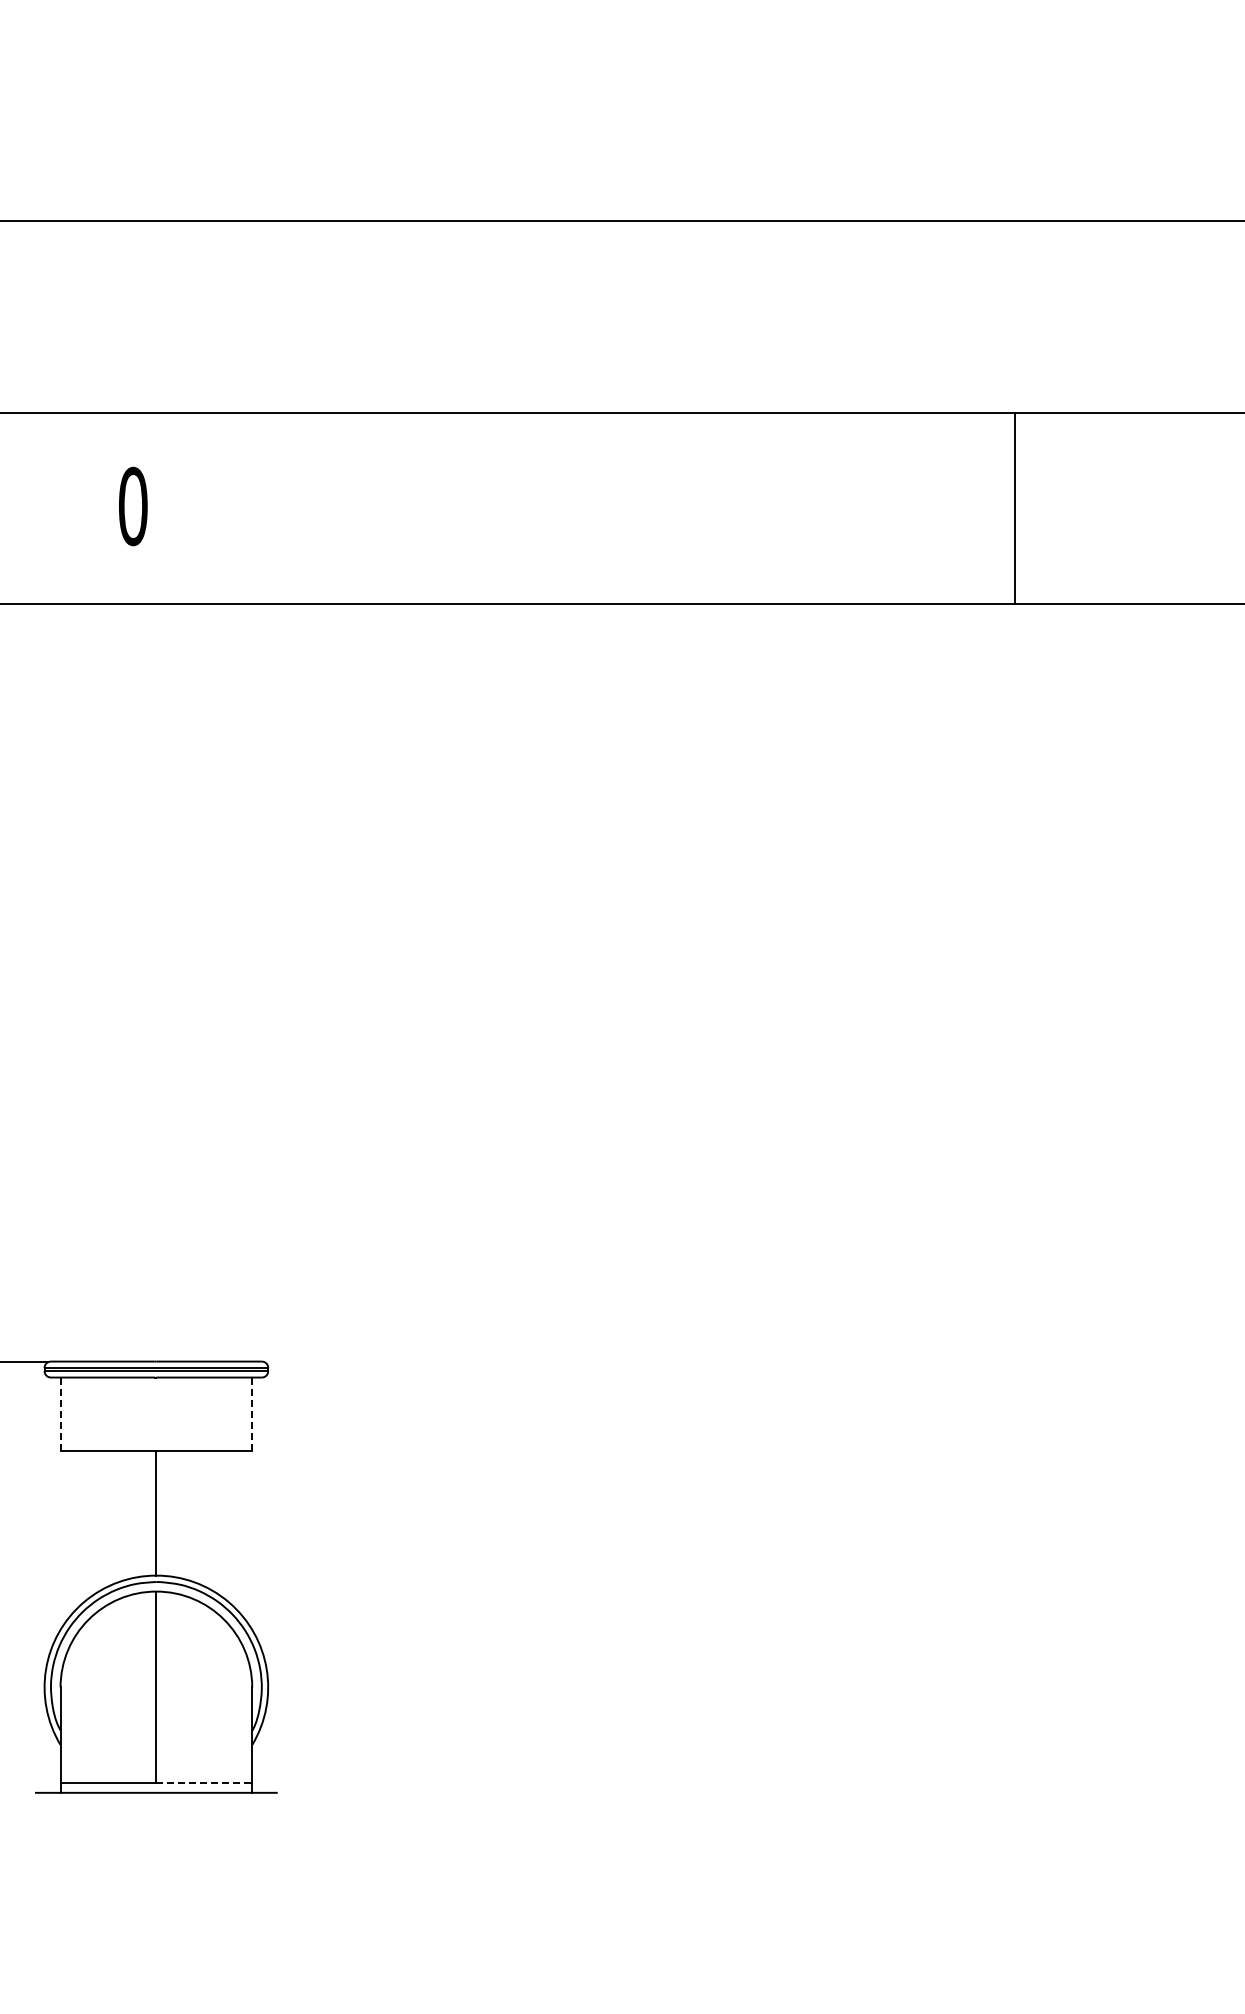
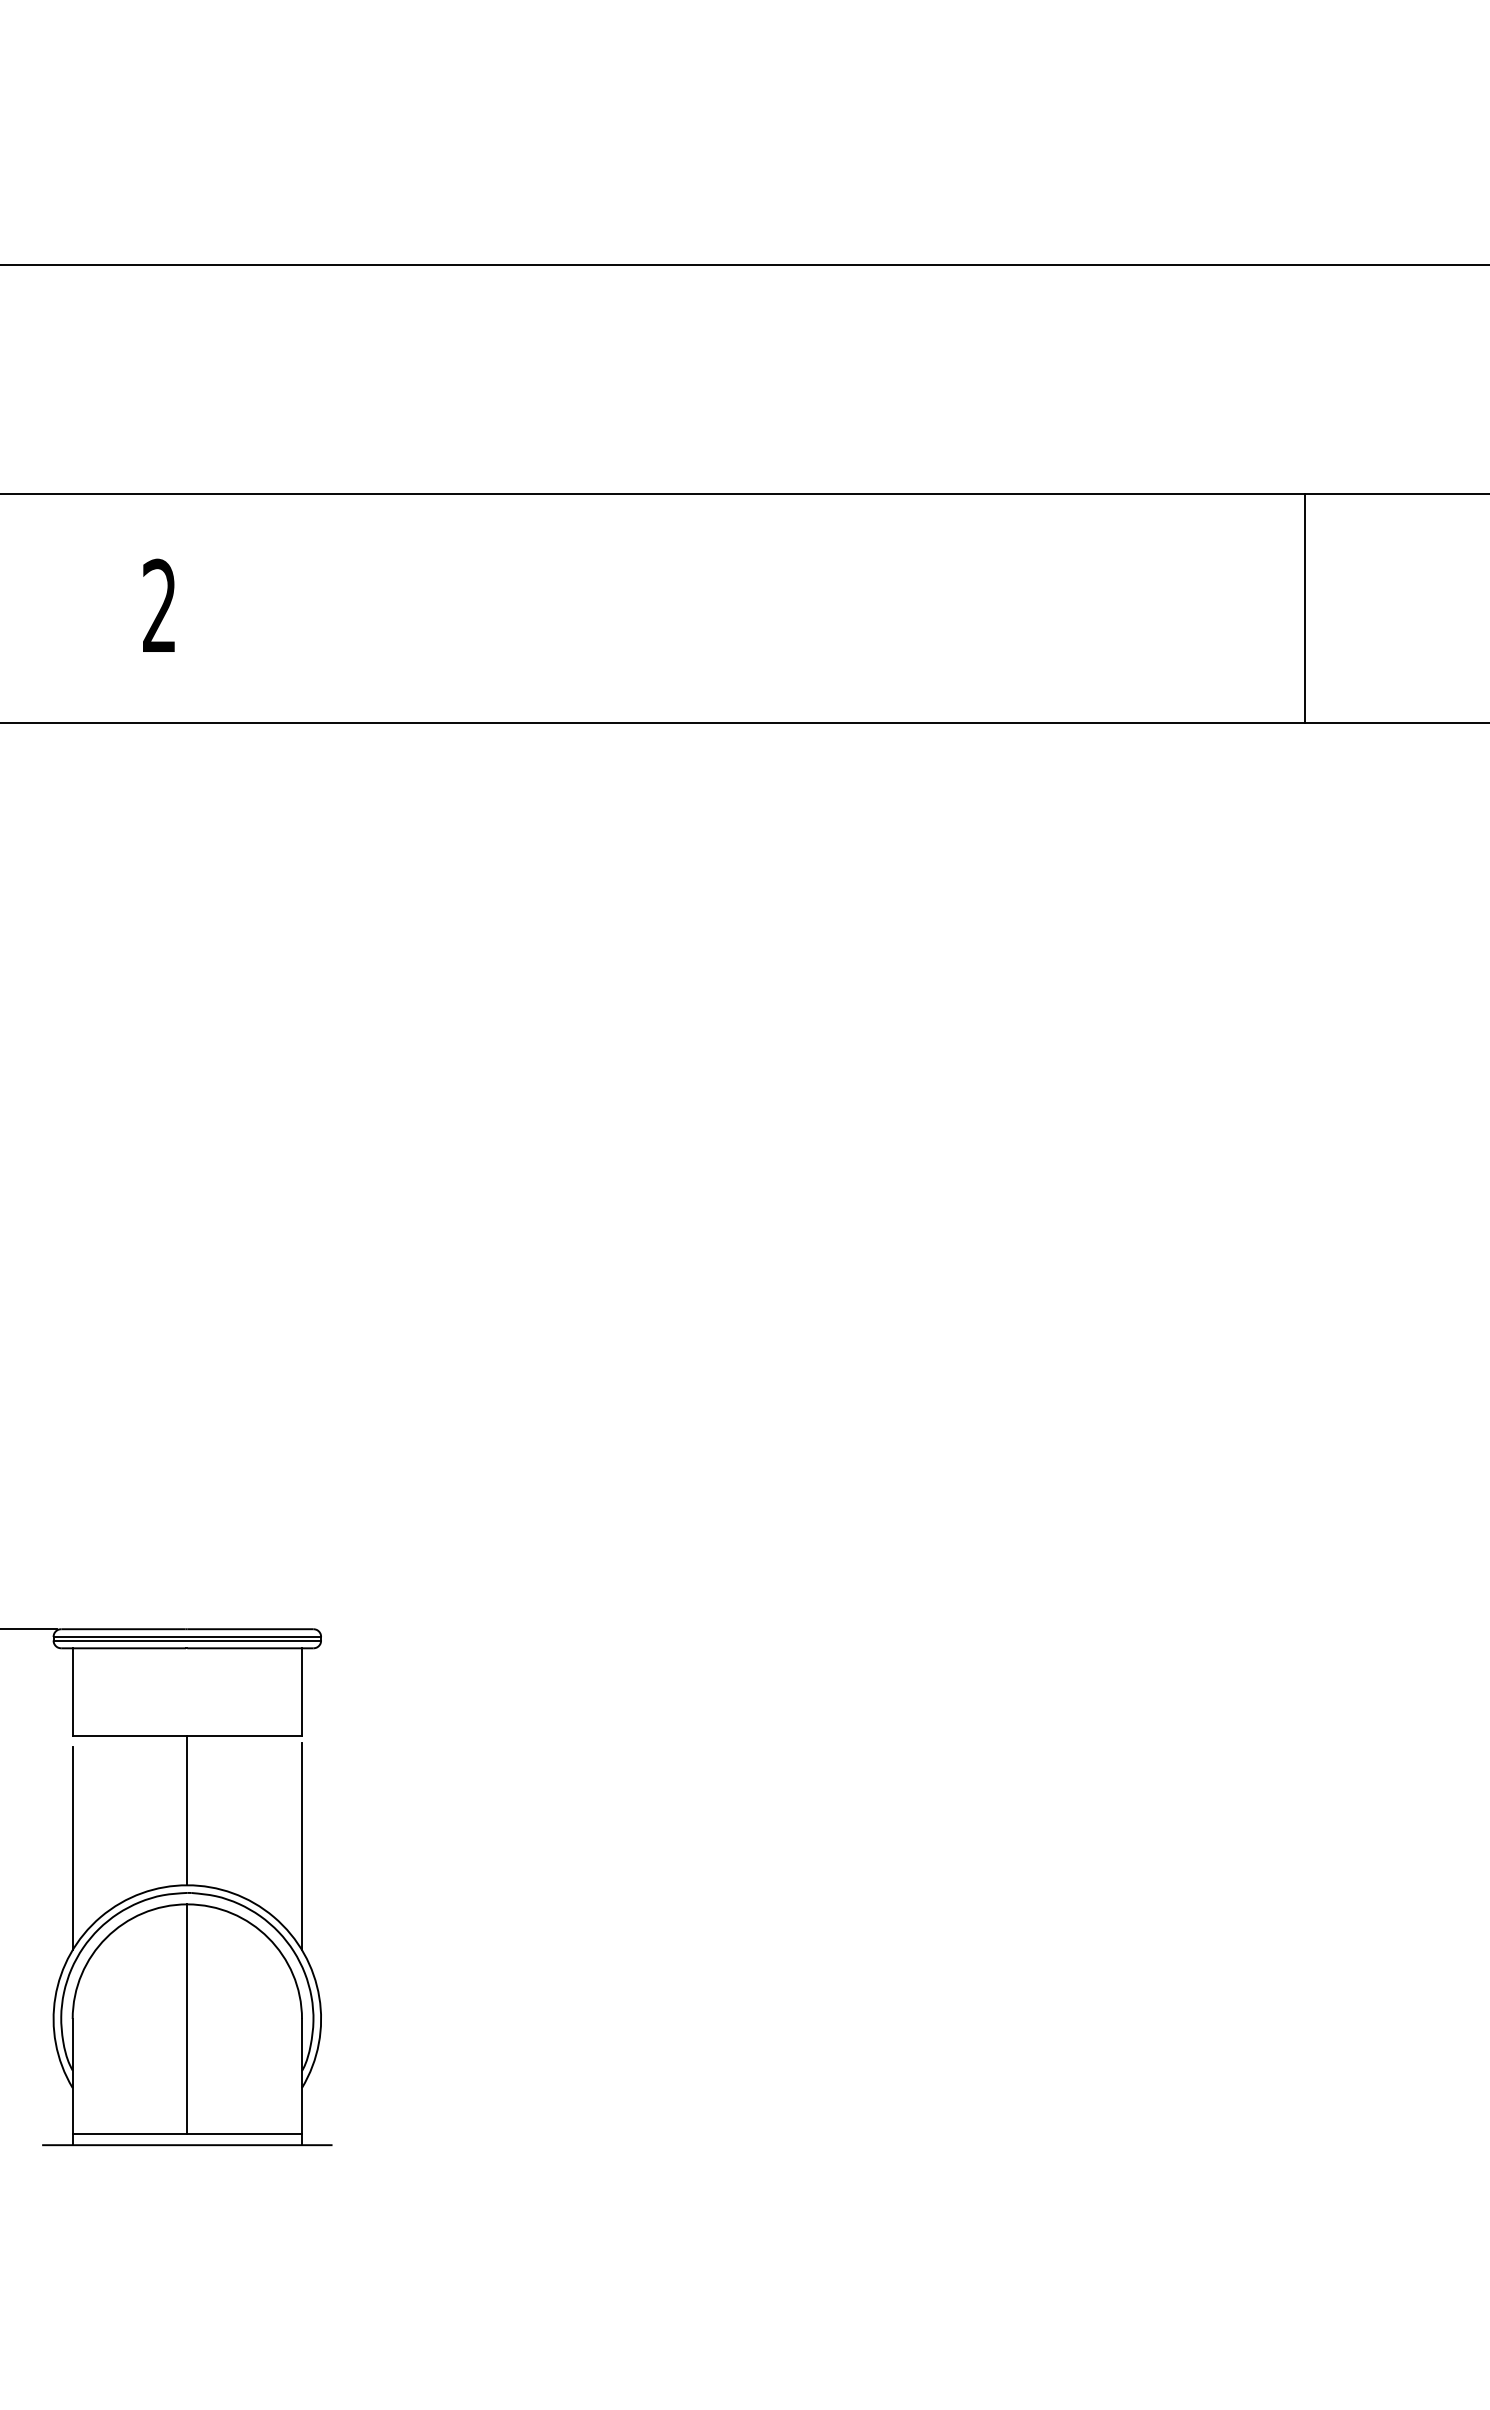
text: (133, 506) -> (159, 606), 0 -> 2
line: (1015, 508) -> (1304, 608), moved
line: (60, 1414) -> (72, 1692), dashed -> solid
line: (252, 1414) -> (302, 1692), dashed -> solid
line: (252, 1542) -> (302, 1845), added
line: (60, 1544) -> (72, 1848), added
line: (204, 1783) -> (244, 2134), dashed -> solid

